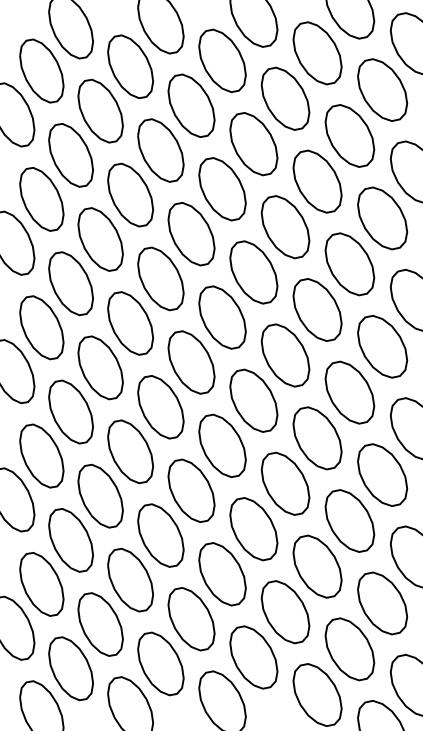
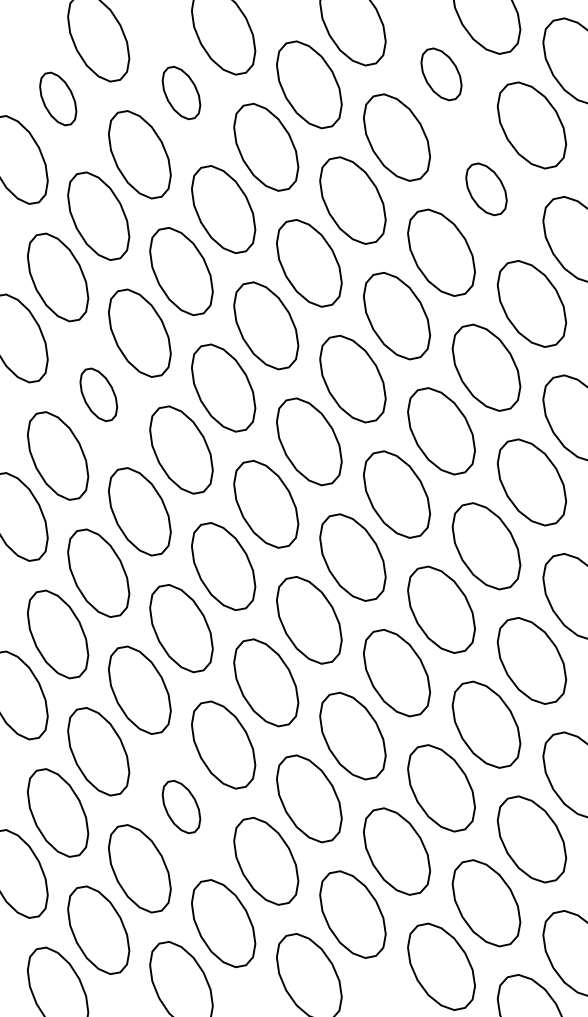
part: (317, 53) -> (441, 74), size x0.6
part: (130, 66) -> (181, 92), size x0.6
part: (42, 70) -> (58, 98), size x0.6
part: (349, 136) -> (486, 189), size x0.6
part: (70, 283) -> (98, 394), size x0.6
part: (130, 579) -> (181, 806), size x0.6

